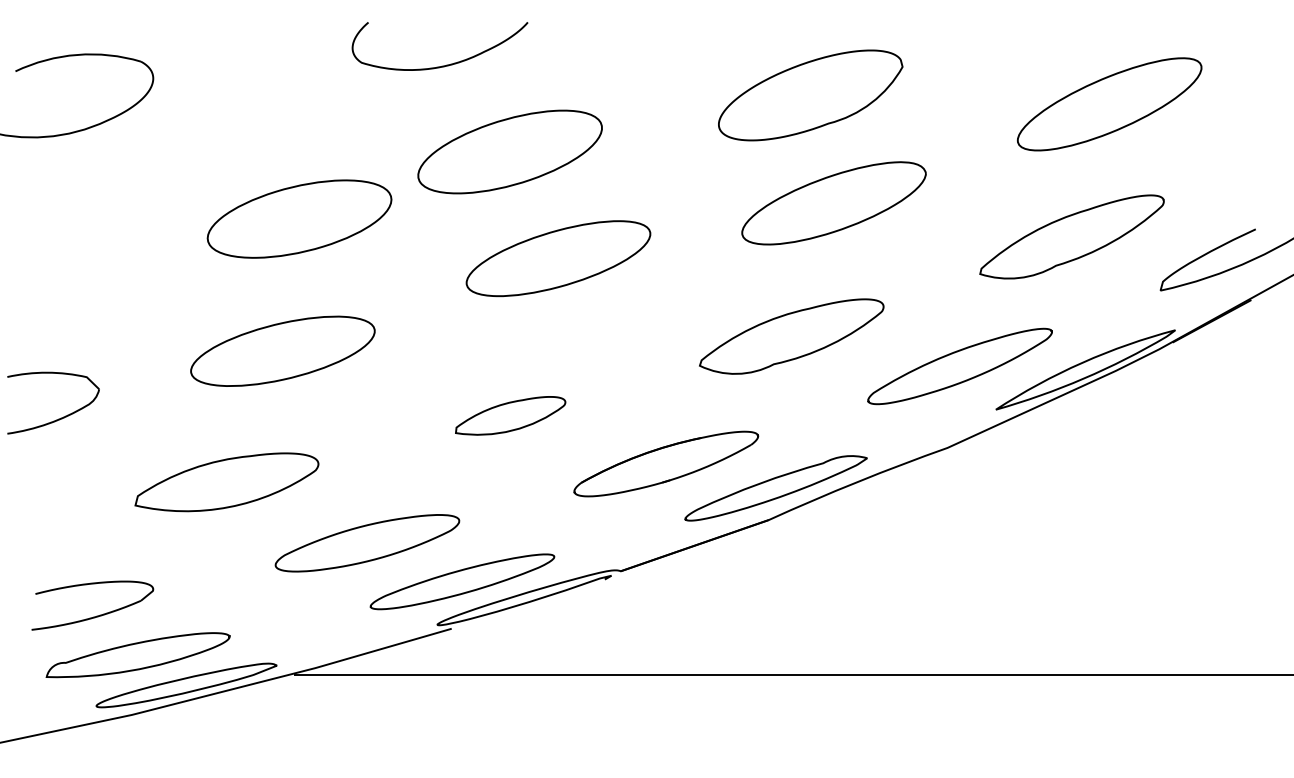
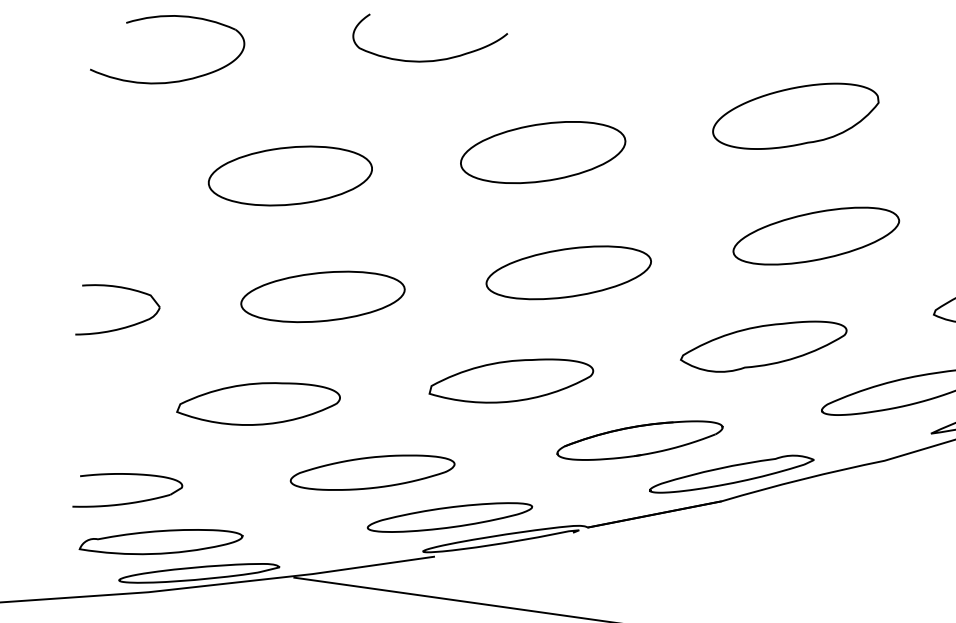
curve: (442, 65) -> (428, 60), moved
part: (810, 95) -> (795, 116), moved
part: (299, 218) -> (290, 175), moved
part: (558, 258) -> (568, 272), moved
part: (510, 415) -> (511, 379), size x1.67

